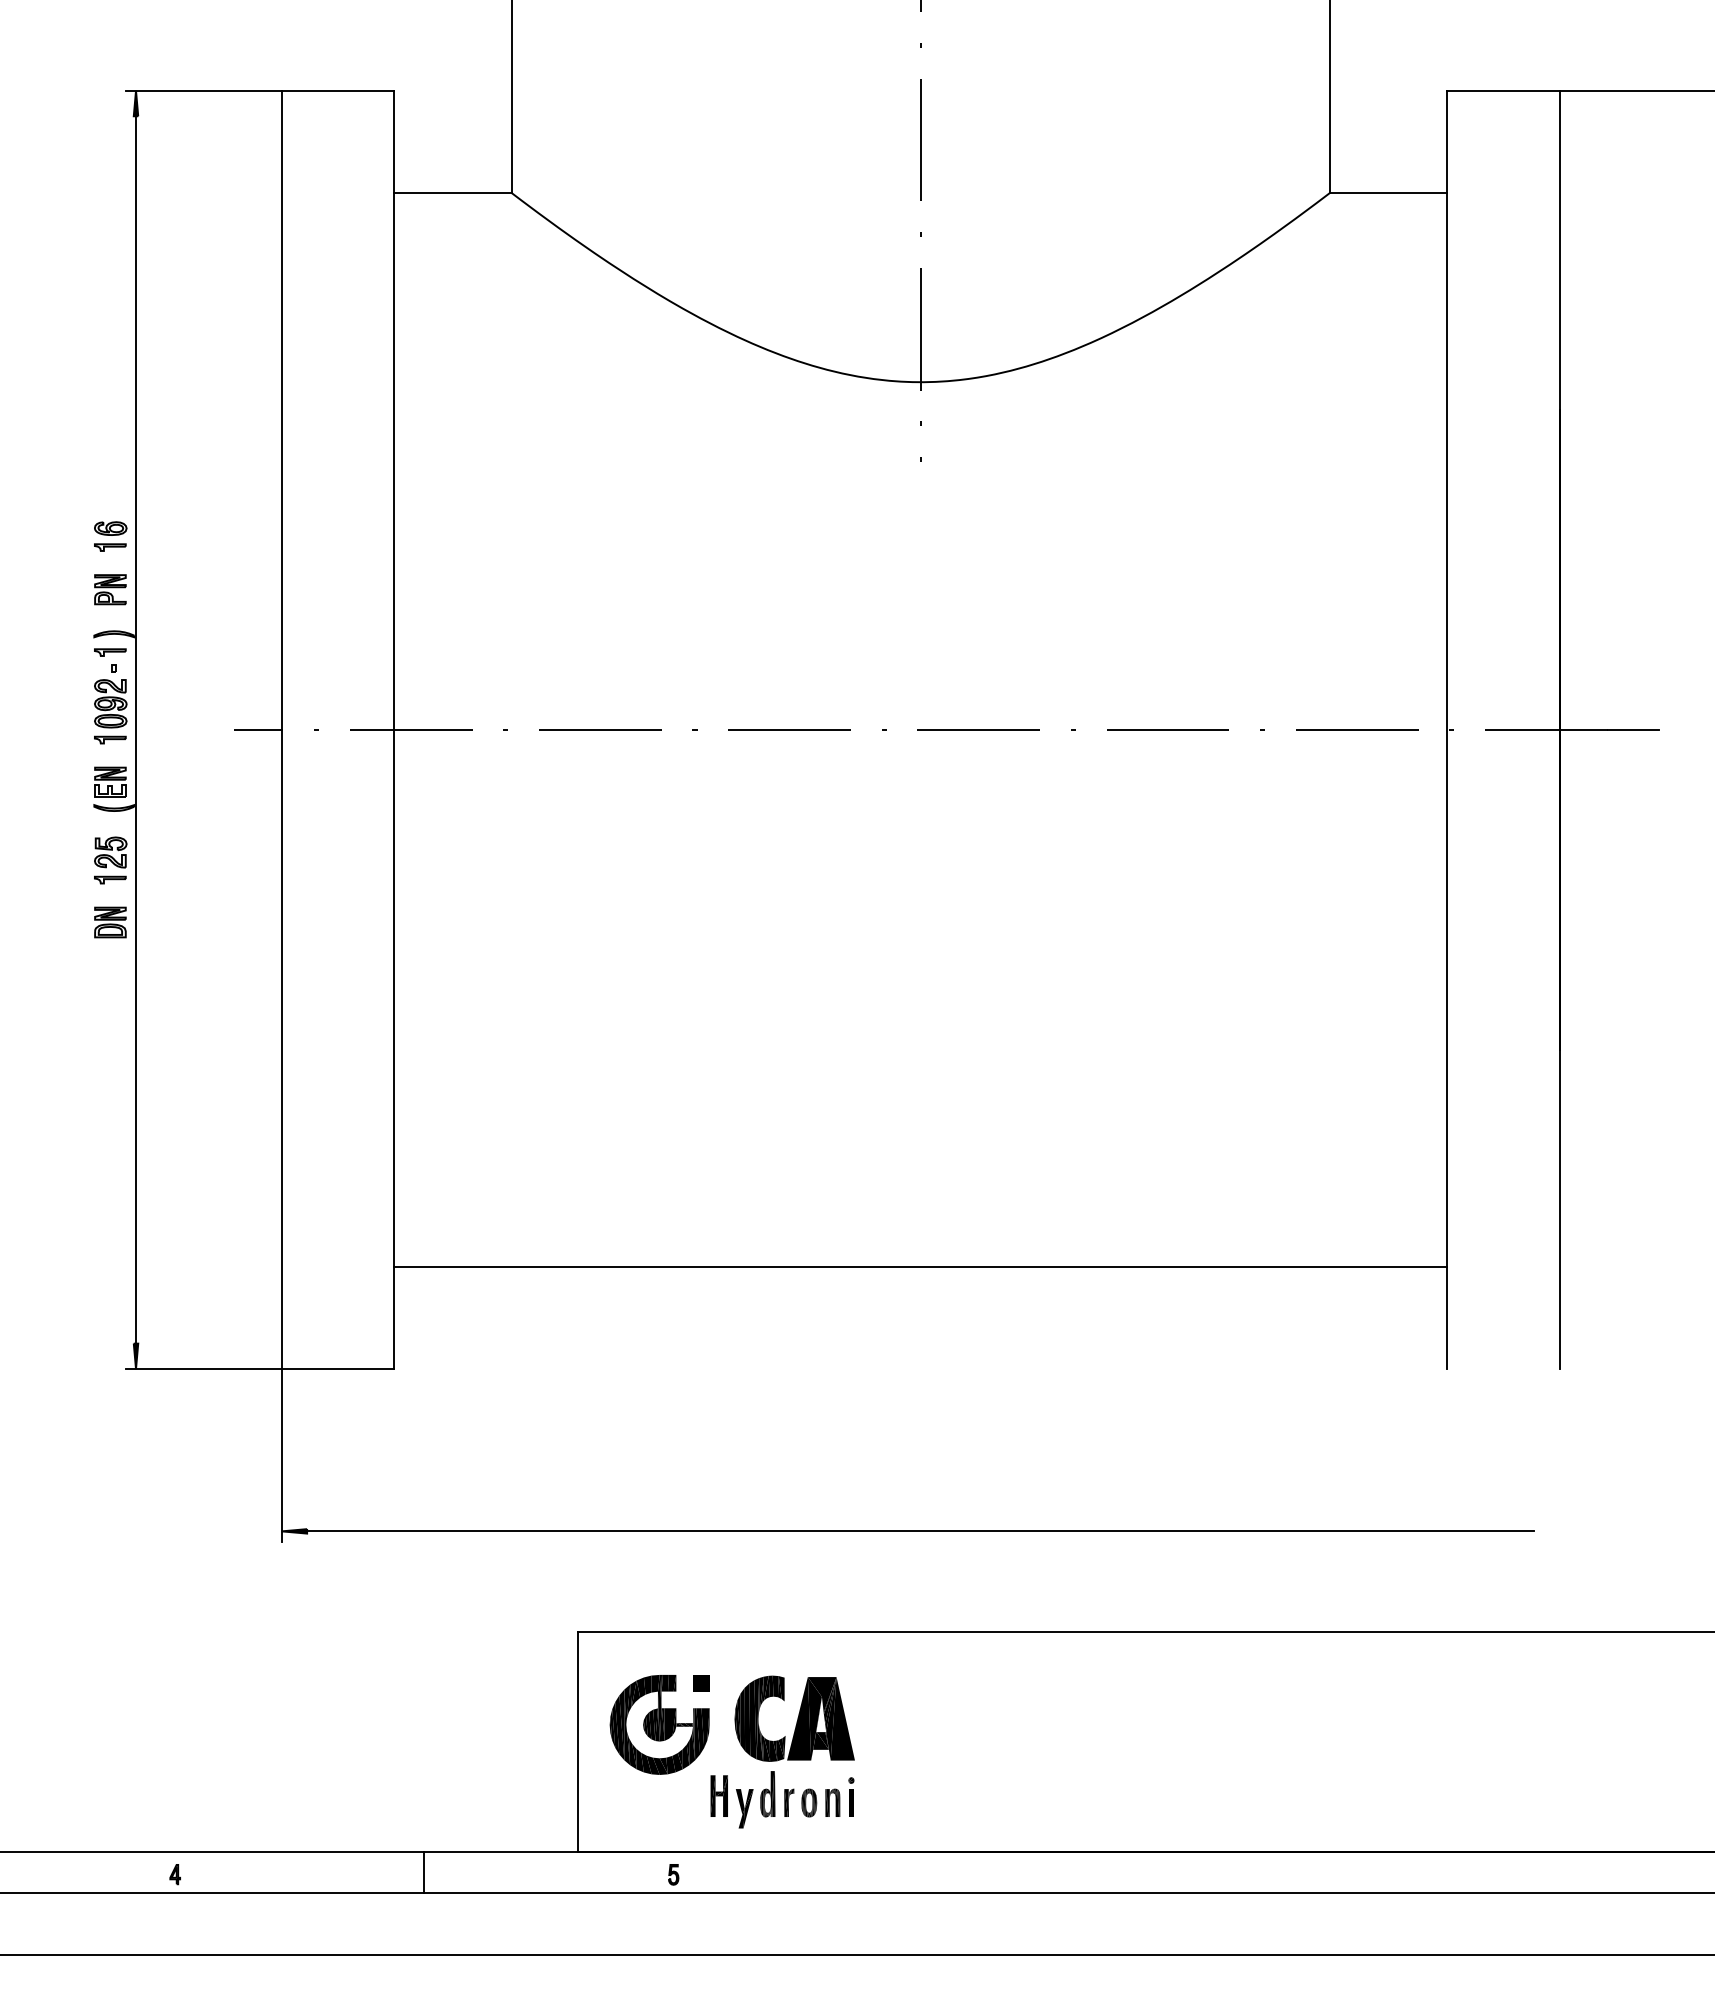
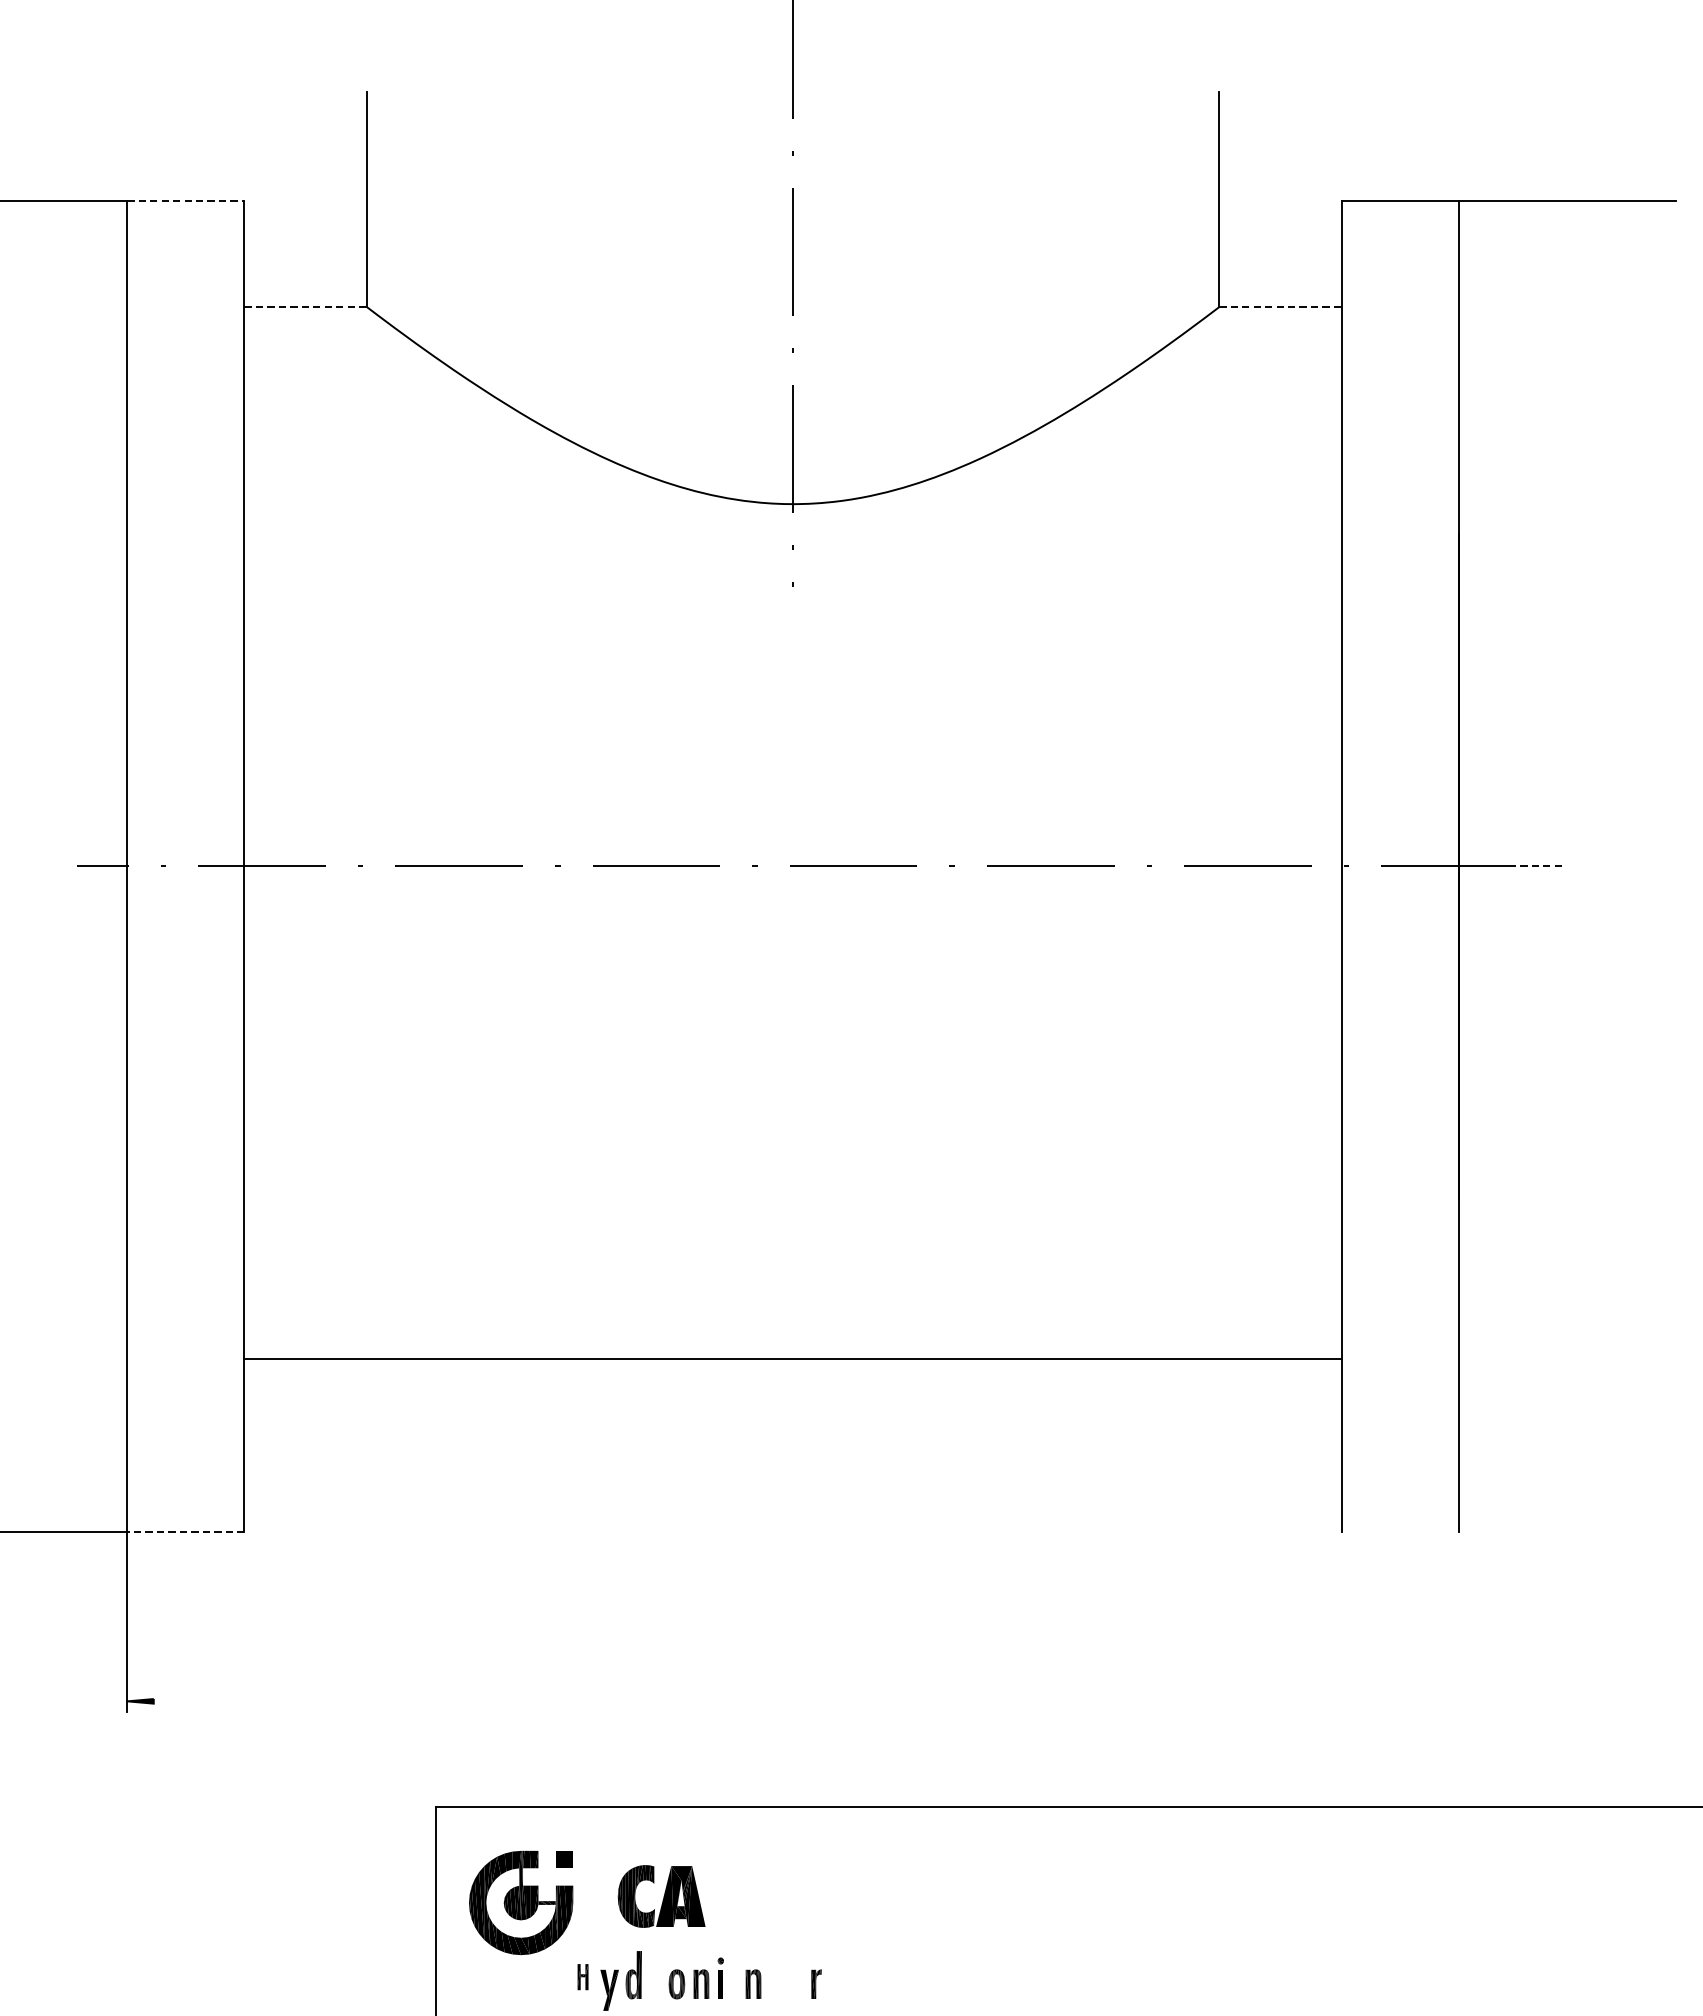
line: (338, 90) -> (186, 200), solid -> dashed
line: (452, 193) -> (305, 307), solid -> dashed
line: (1388, 193) -> (1280, 307), solid -> dashed
line: (1633, 729) -> (1535, 865), solid -> dashed
line: (920, 1266) -> (792, 1358), moved
line: (337, 1369) -> (185, 1532), solid -> dashed
line: (920, 1531) -> (792, 1701), removed
part: (794, 1718) -> (661, 1896), size x0.7
part: (718, 1795) -> (582, 1976), size x0.6
part: (789, 1802) -> (816, 1983), moved
part: (882, 1802) -> (753, 1983), added

